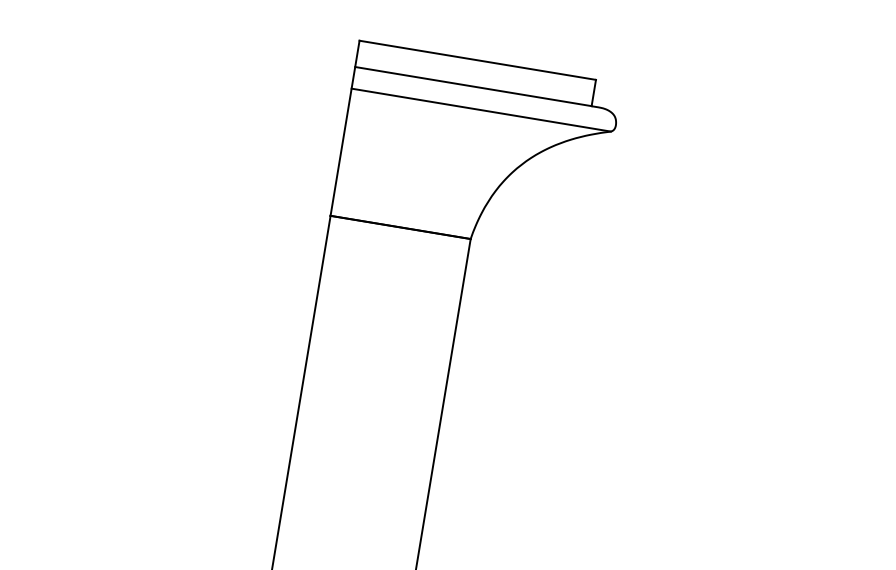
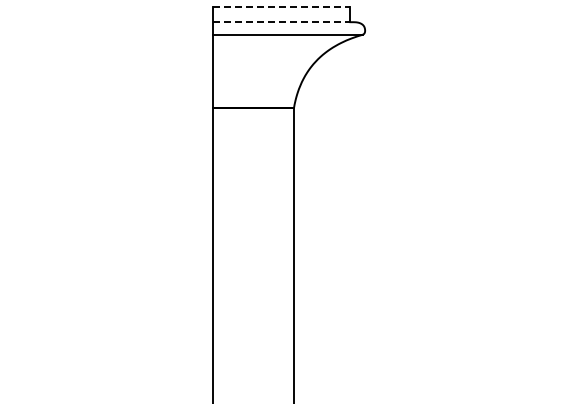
line: (478, 59) -> (281, 6), solid -> dashed
line: (473, 87) -> (281, 22), solid -> dashed

